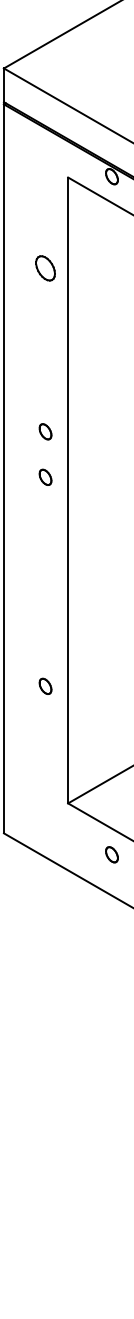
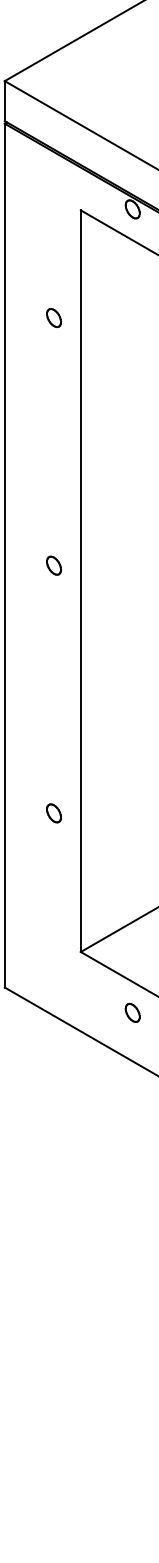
part: (45, 267) -> (53, 317), size x0.62
part: (45, 431) -> (53, 511), removed

